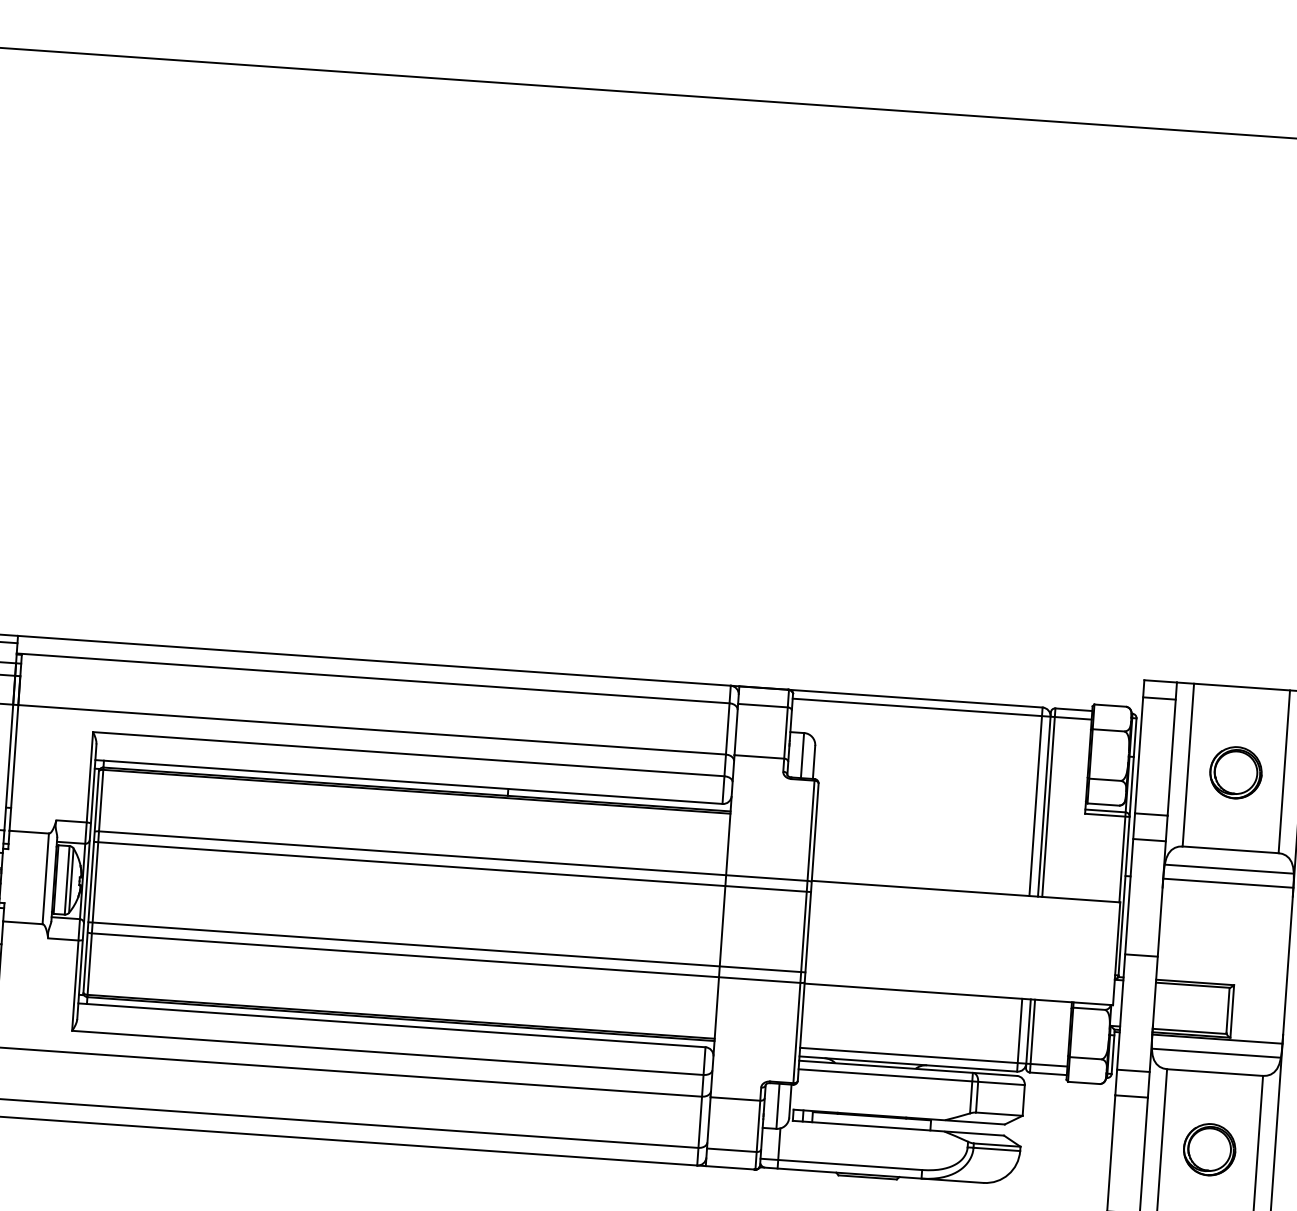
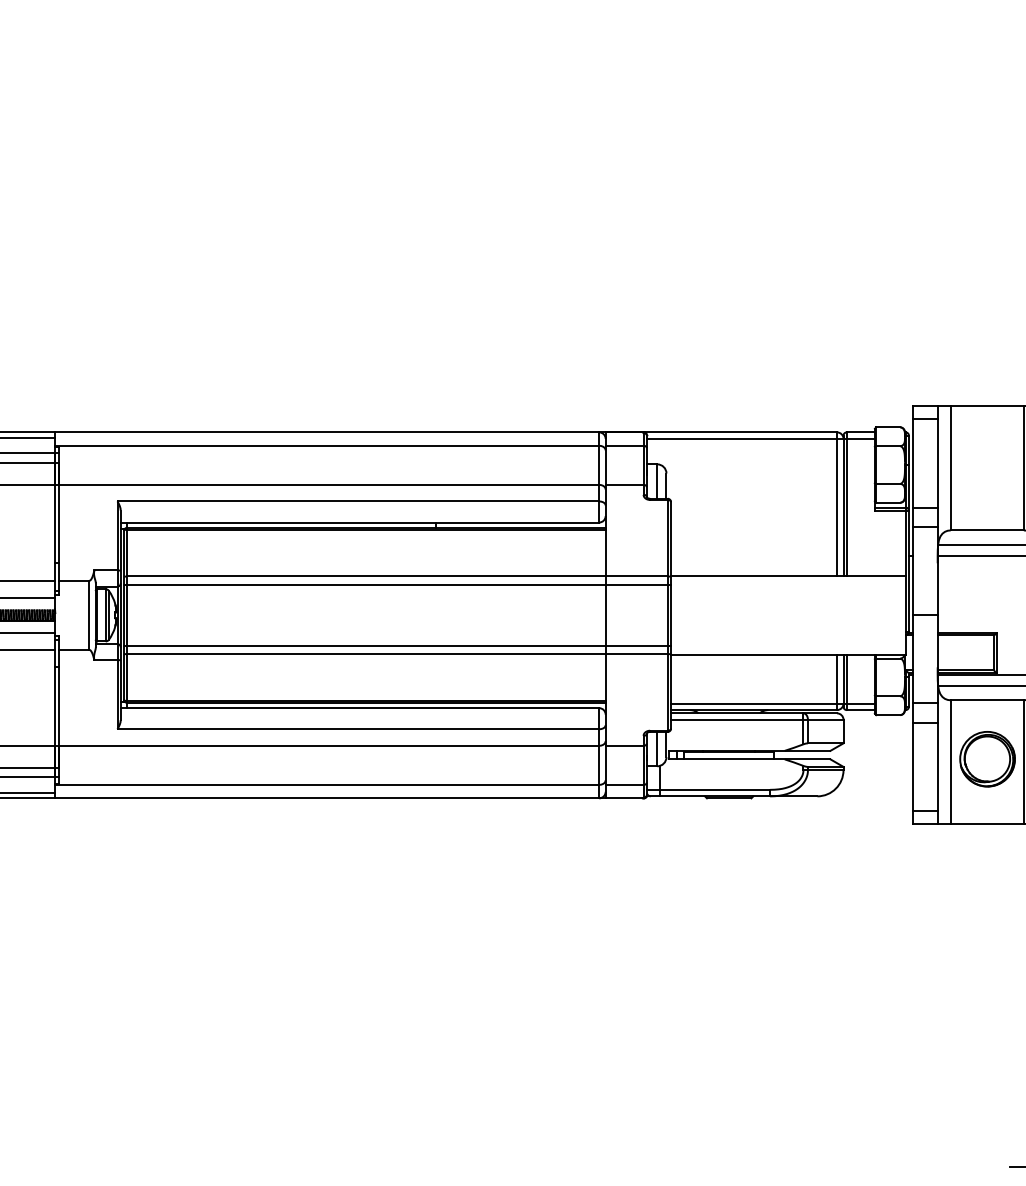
part: (1234, 772) -> (986, 471), removed
part: (1208, 1148) -> (986, 758), size x1.4

